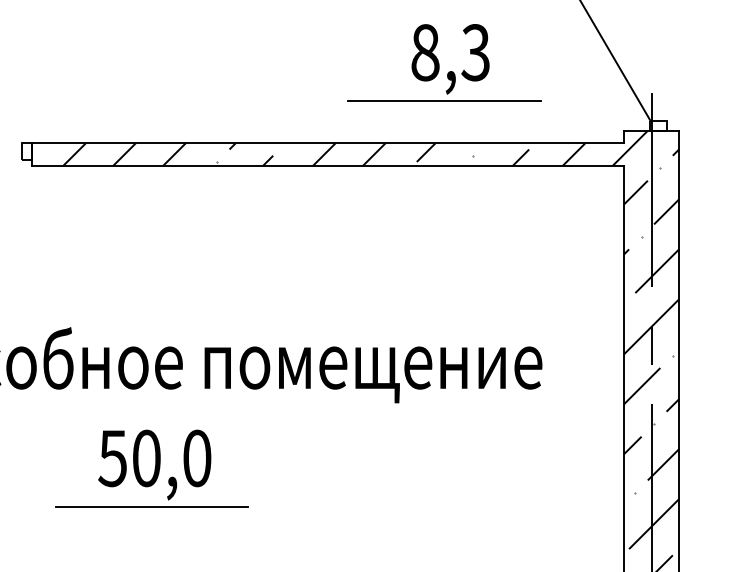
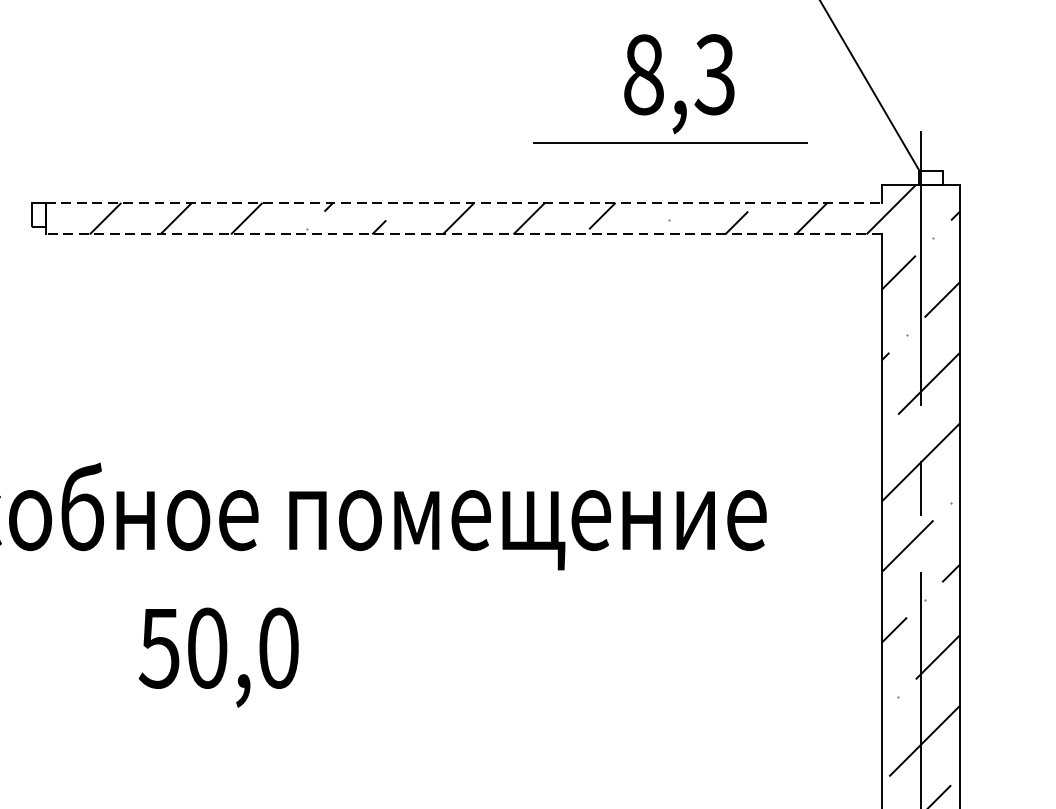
part: (444, 62) -> (670, 88), moved
line: (328, 143) -> (464, 203), solid -> dashed
line: (328, 165) -> (464, 234), solid -> dashed
line: (151, 507) -> (214, 717), removed

